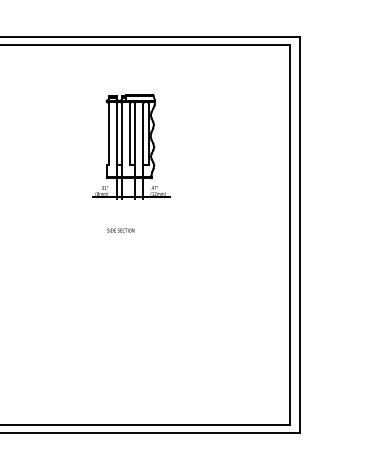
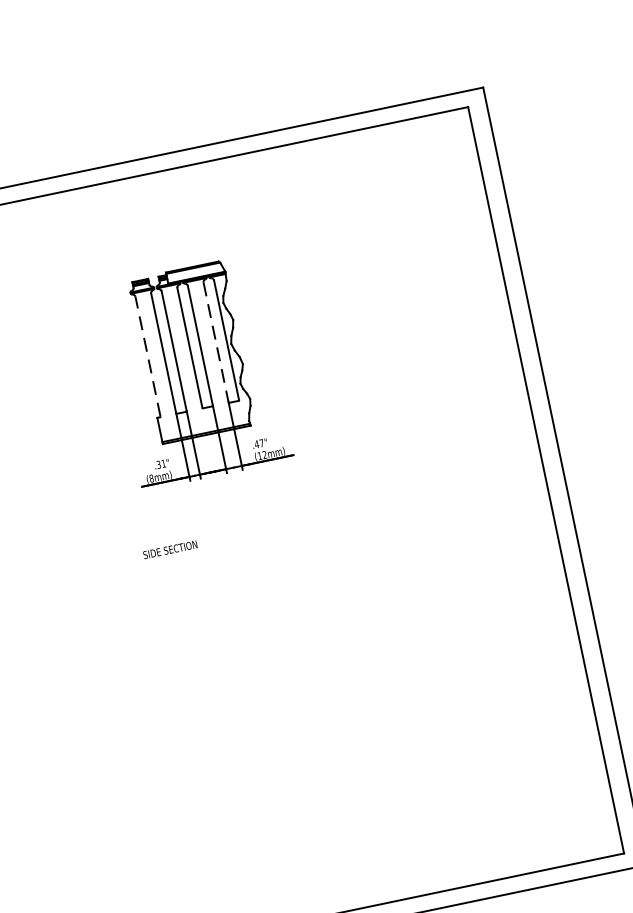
line: (108, 133) -> (147, 355), solid -> dashed
line: (143, 134) -> (216, 343), solid -> dashed
text: (120, 230) -> (169, 549), moved

